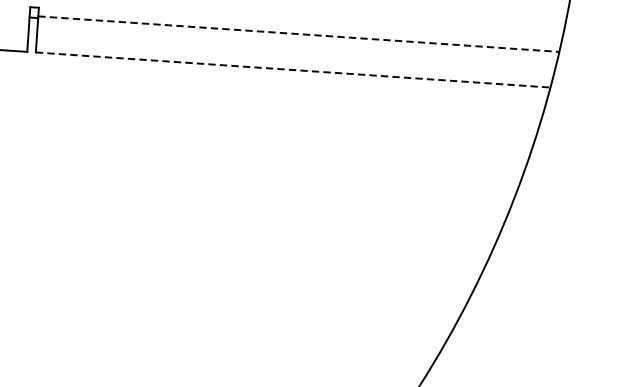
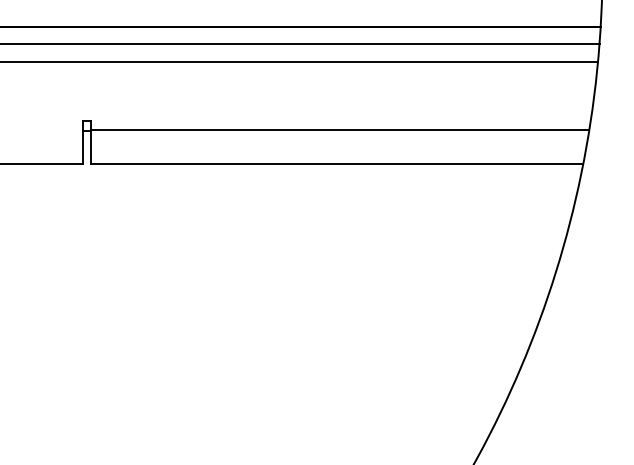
line: (299, 34) -> (340, 129), dashed -> solid
line: (293, 70) -> (337, 164), dashed -> solid

